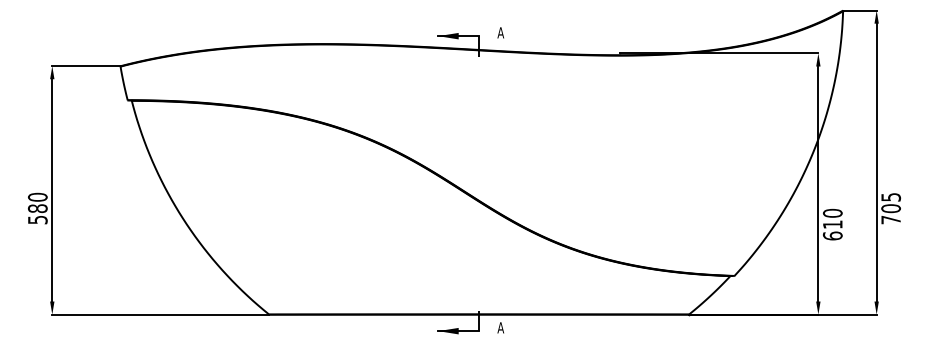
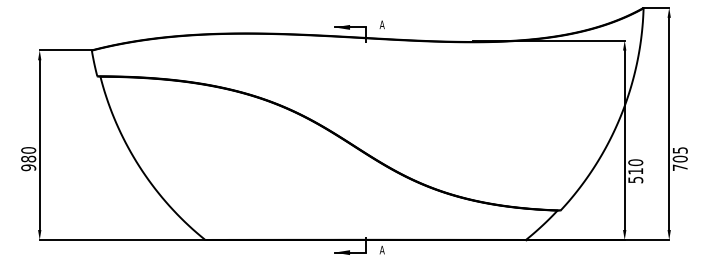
text: (37, 219) -> (28, 167), 580 -> 980
text: (832, 235) -> (635, 179), 610 -> 510

